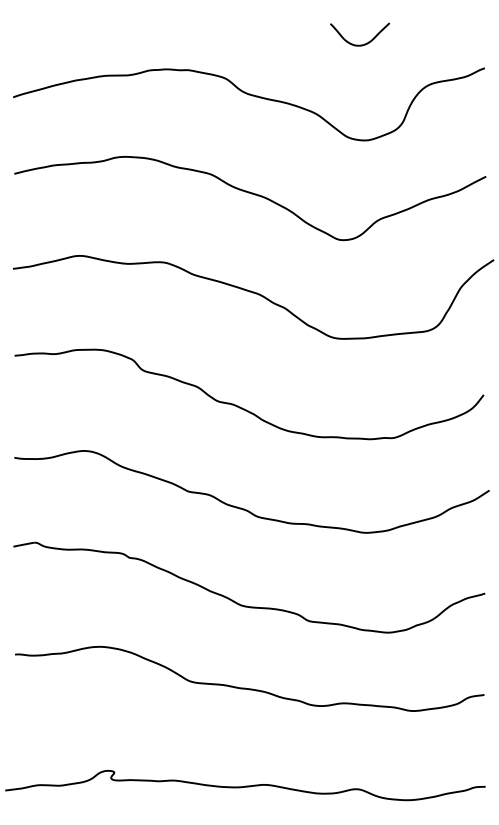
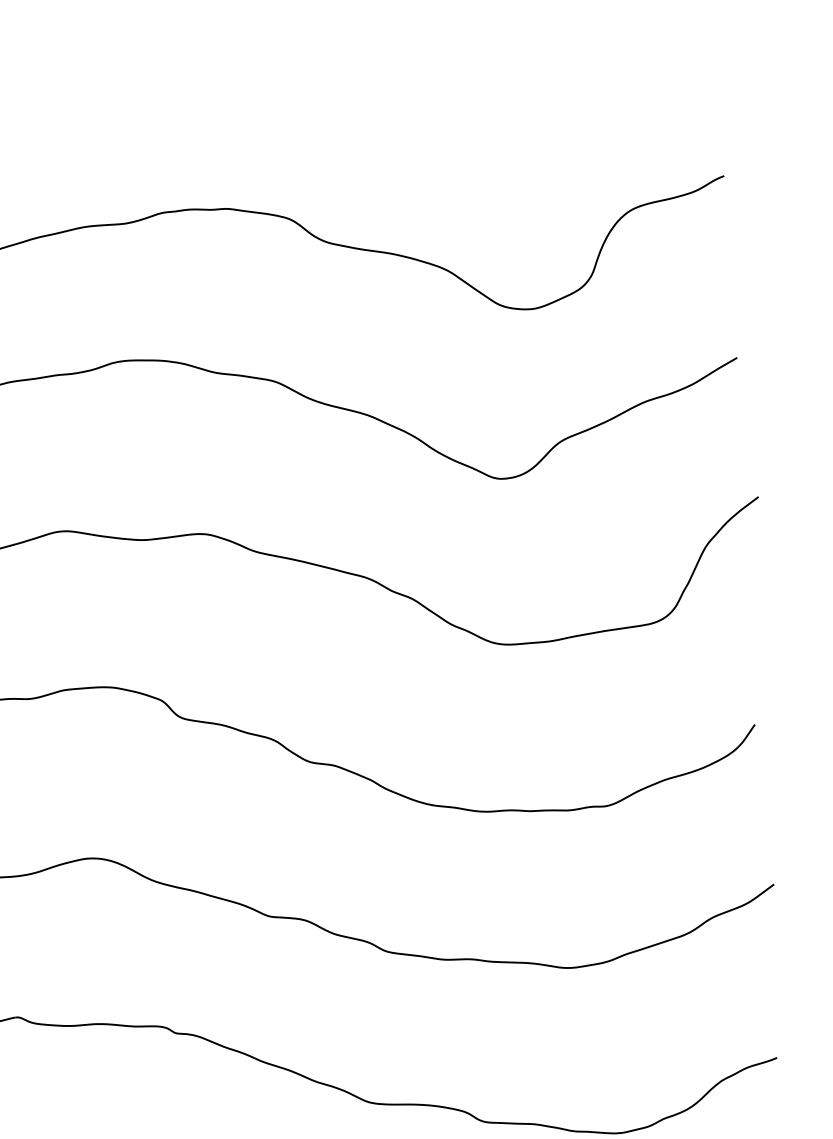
curve: (359, 44) -> (511, 148), removed

